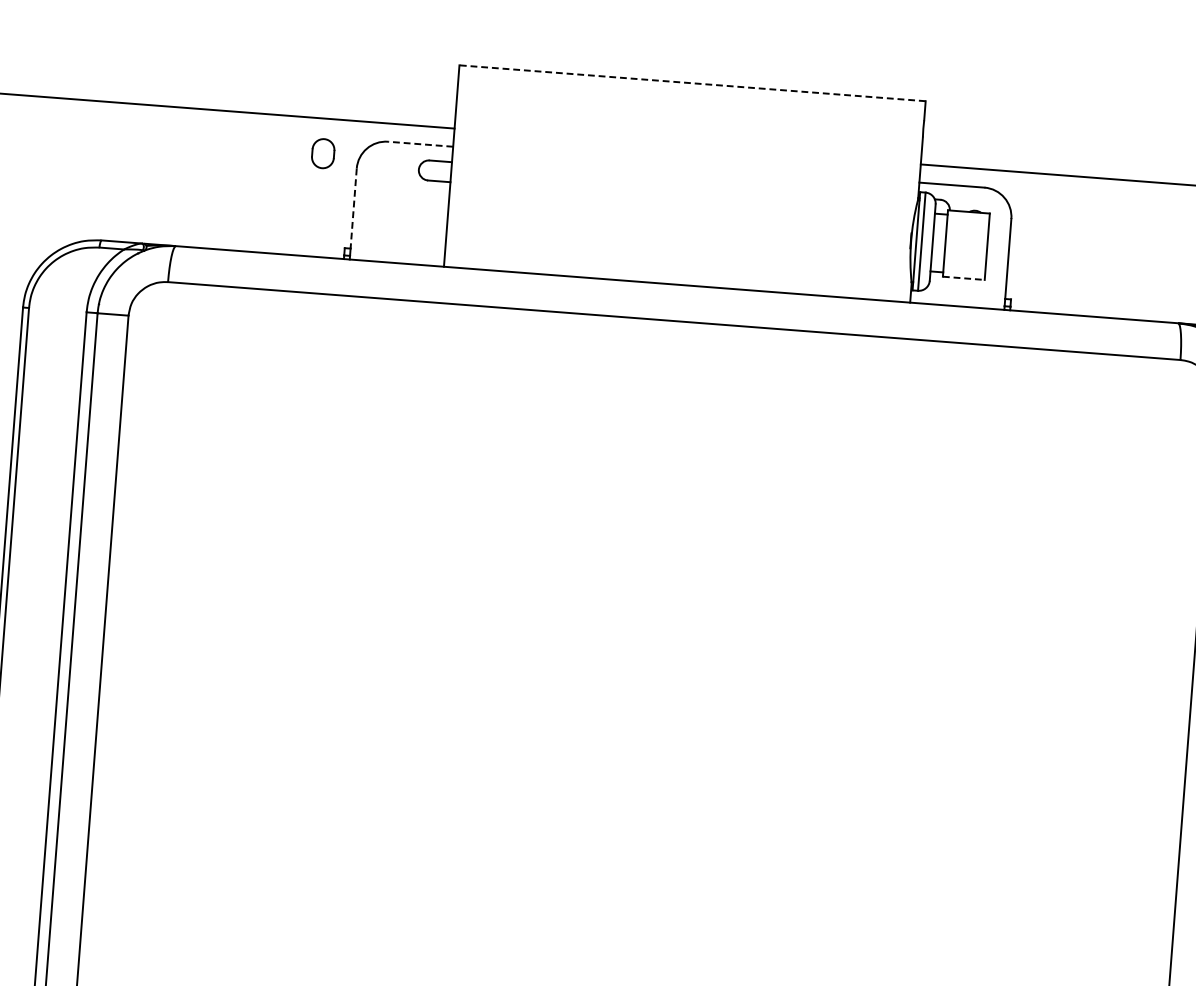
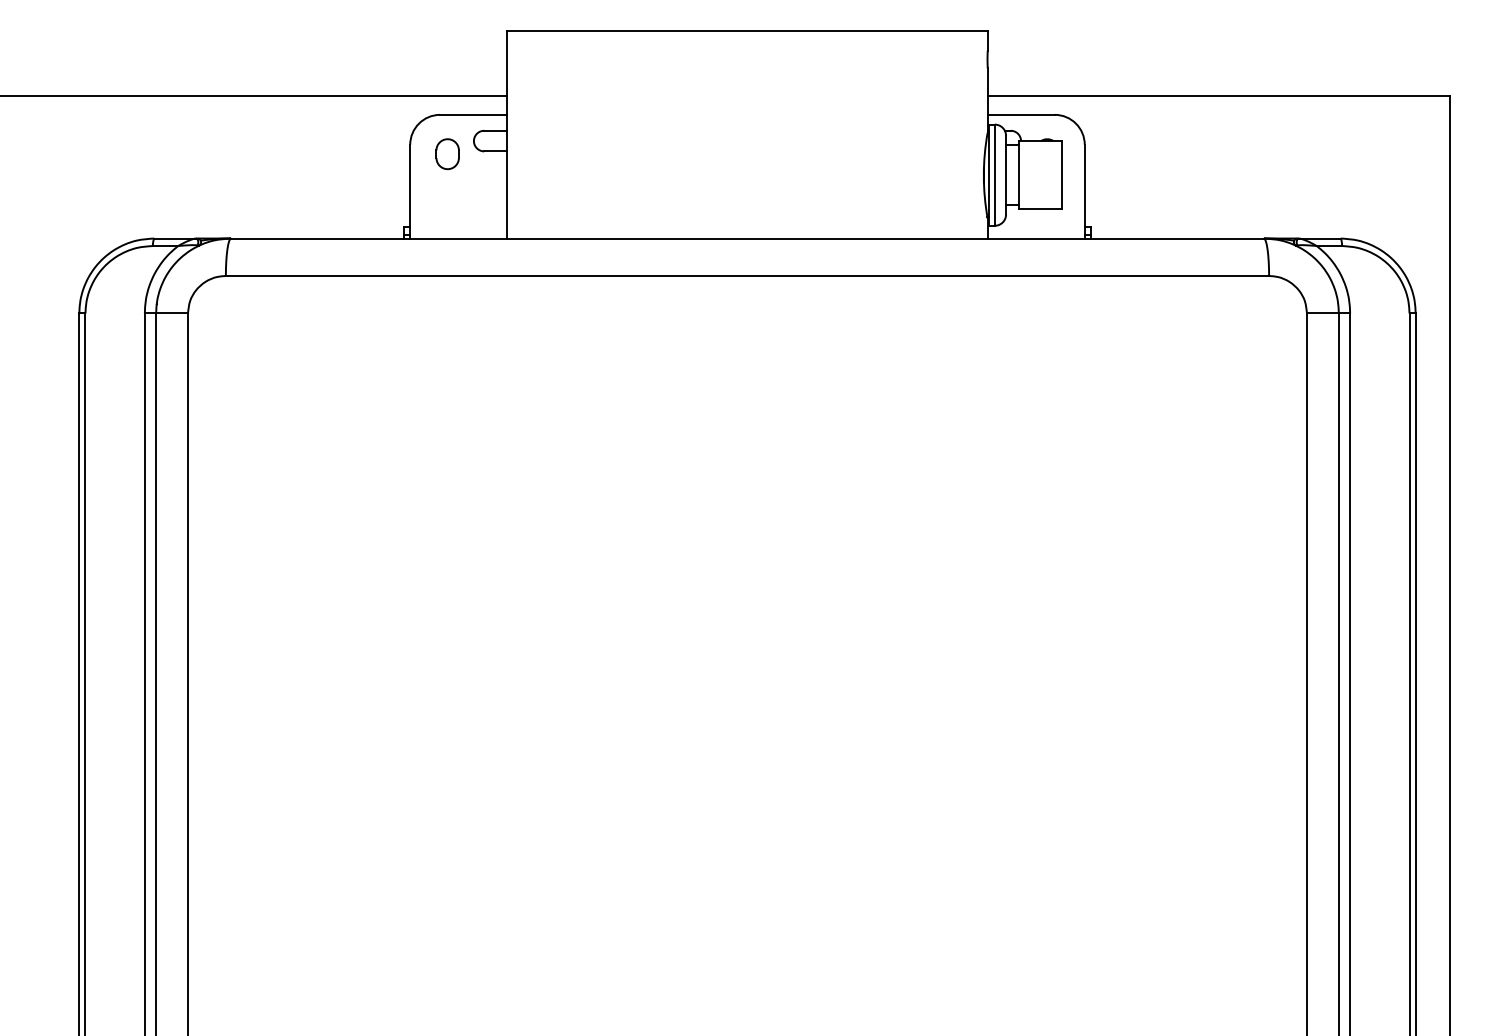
line: (692, 82) -> (747, 30), dashed -> solid
line: (420, 143) -> (473, 114), dashed -> solid
part: (323, 153) -> (447, 154), moved
line: (353, 209) -> (410, 186), dashed -> solid
line: (963, 278) -> (1040, 209), dashed -> solid

